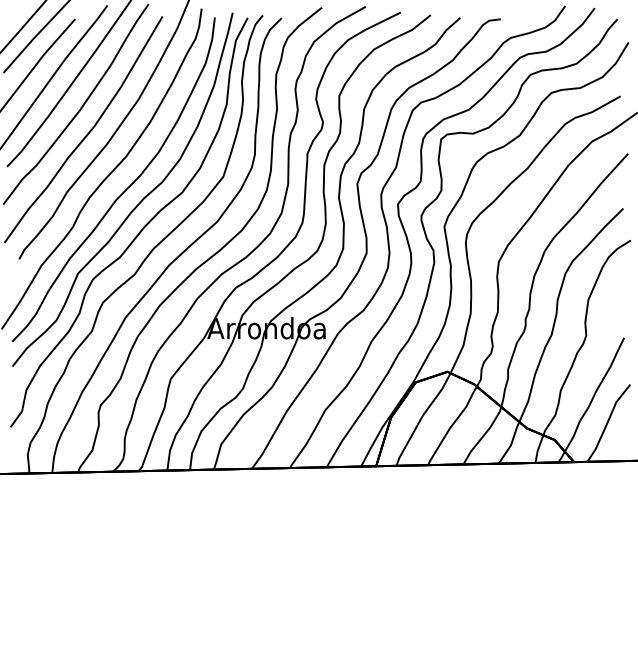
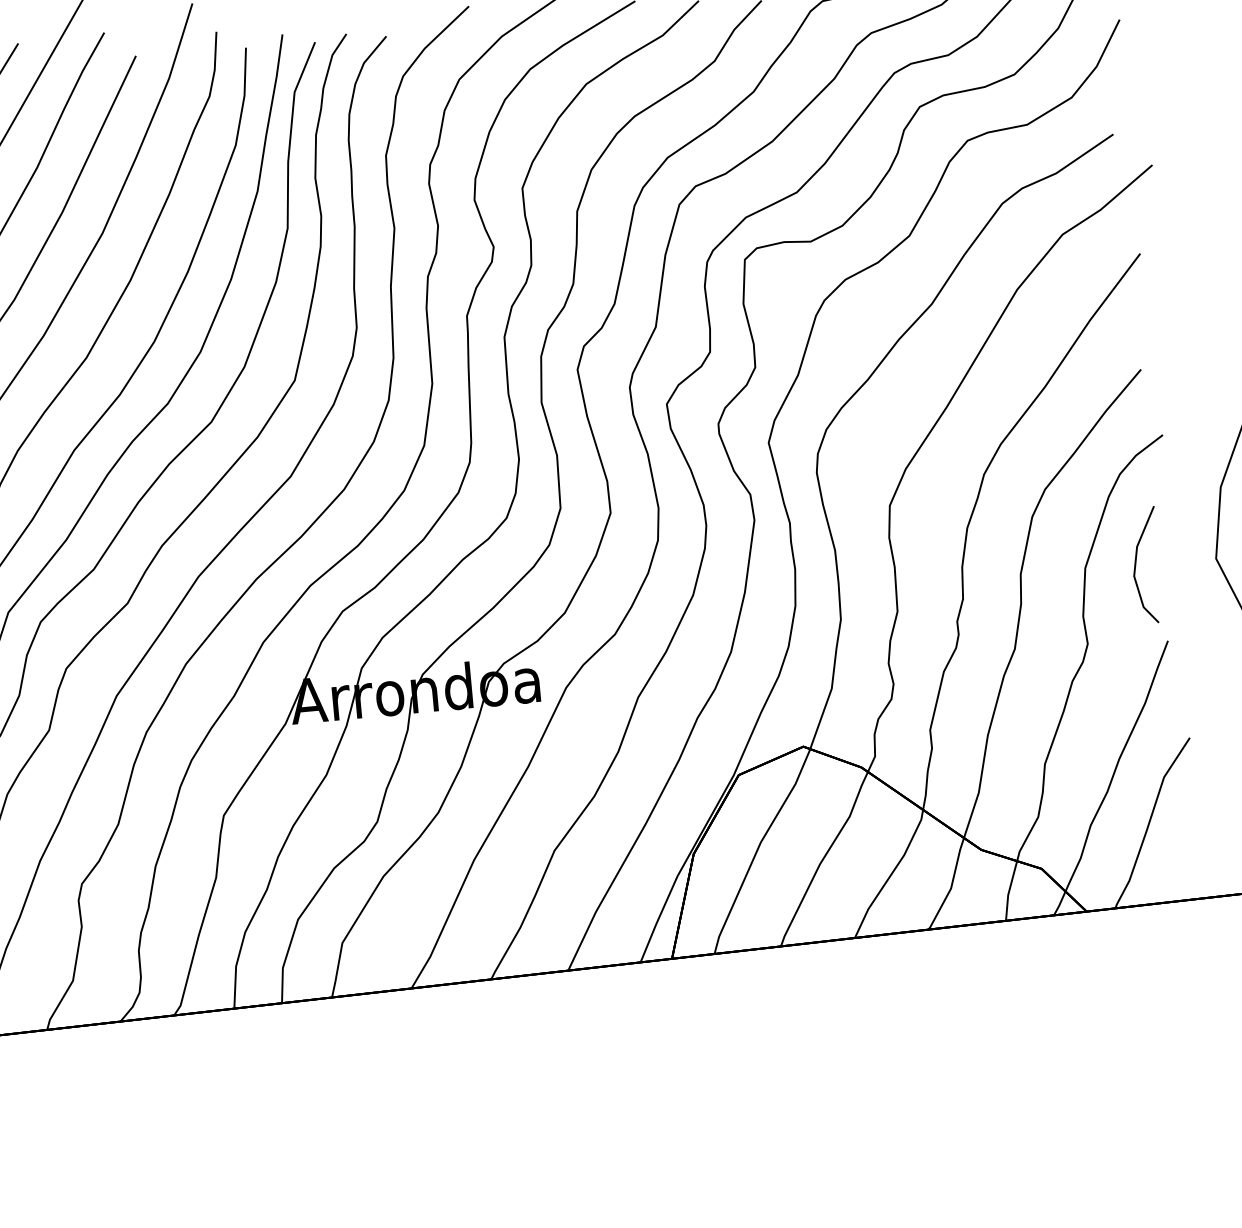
line: (613, 300) -> (1138, 564), added

